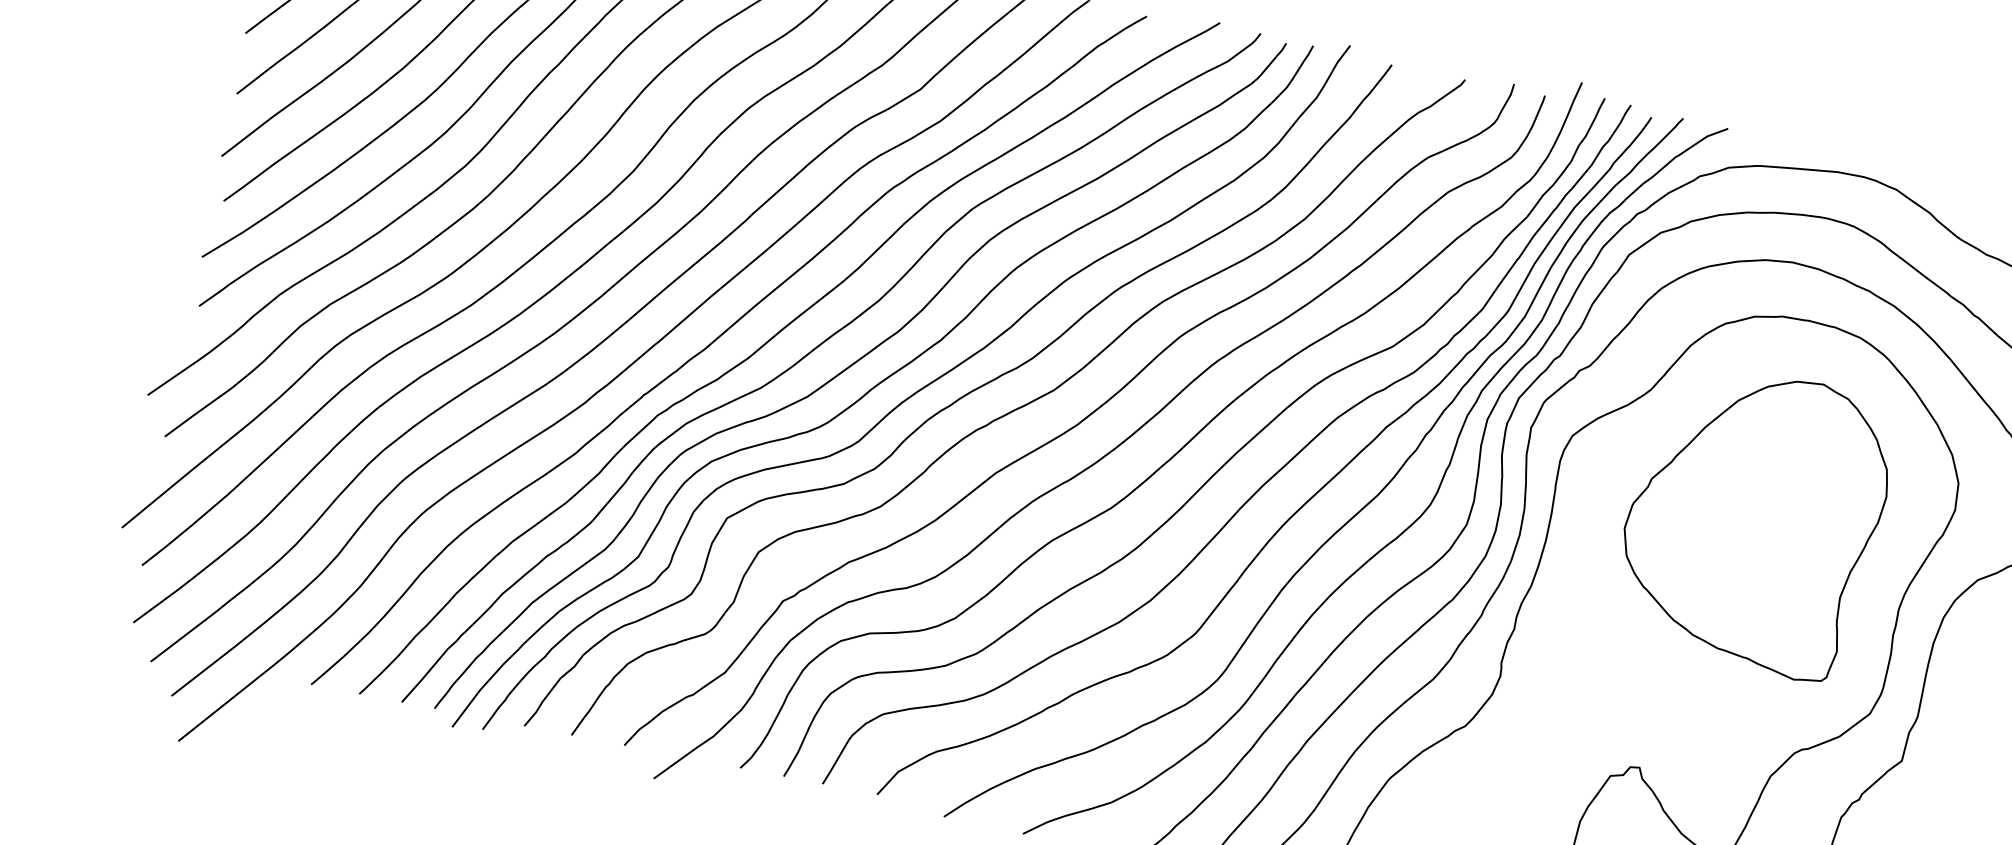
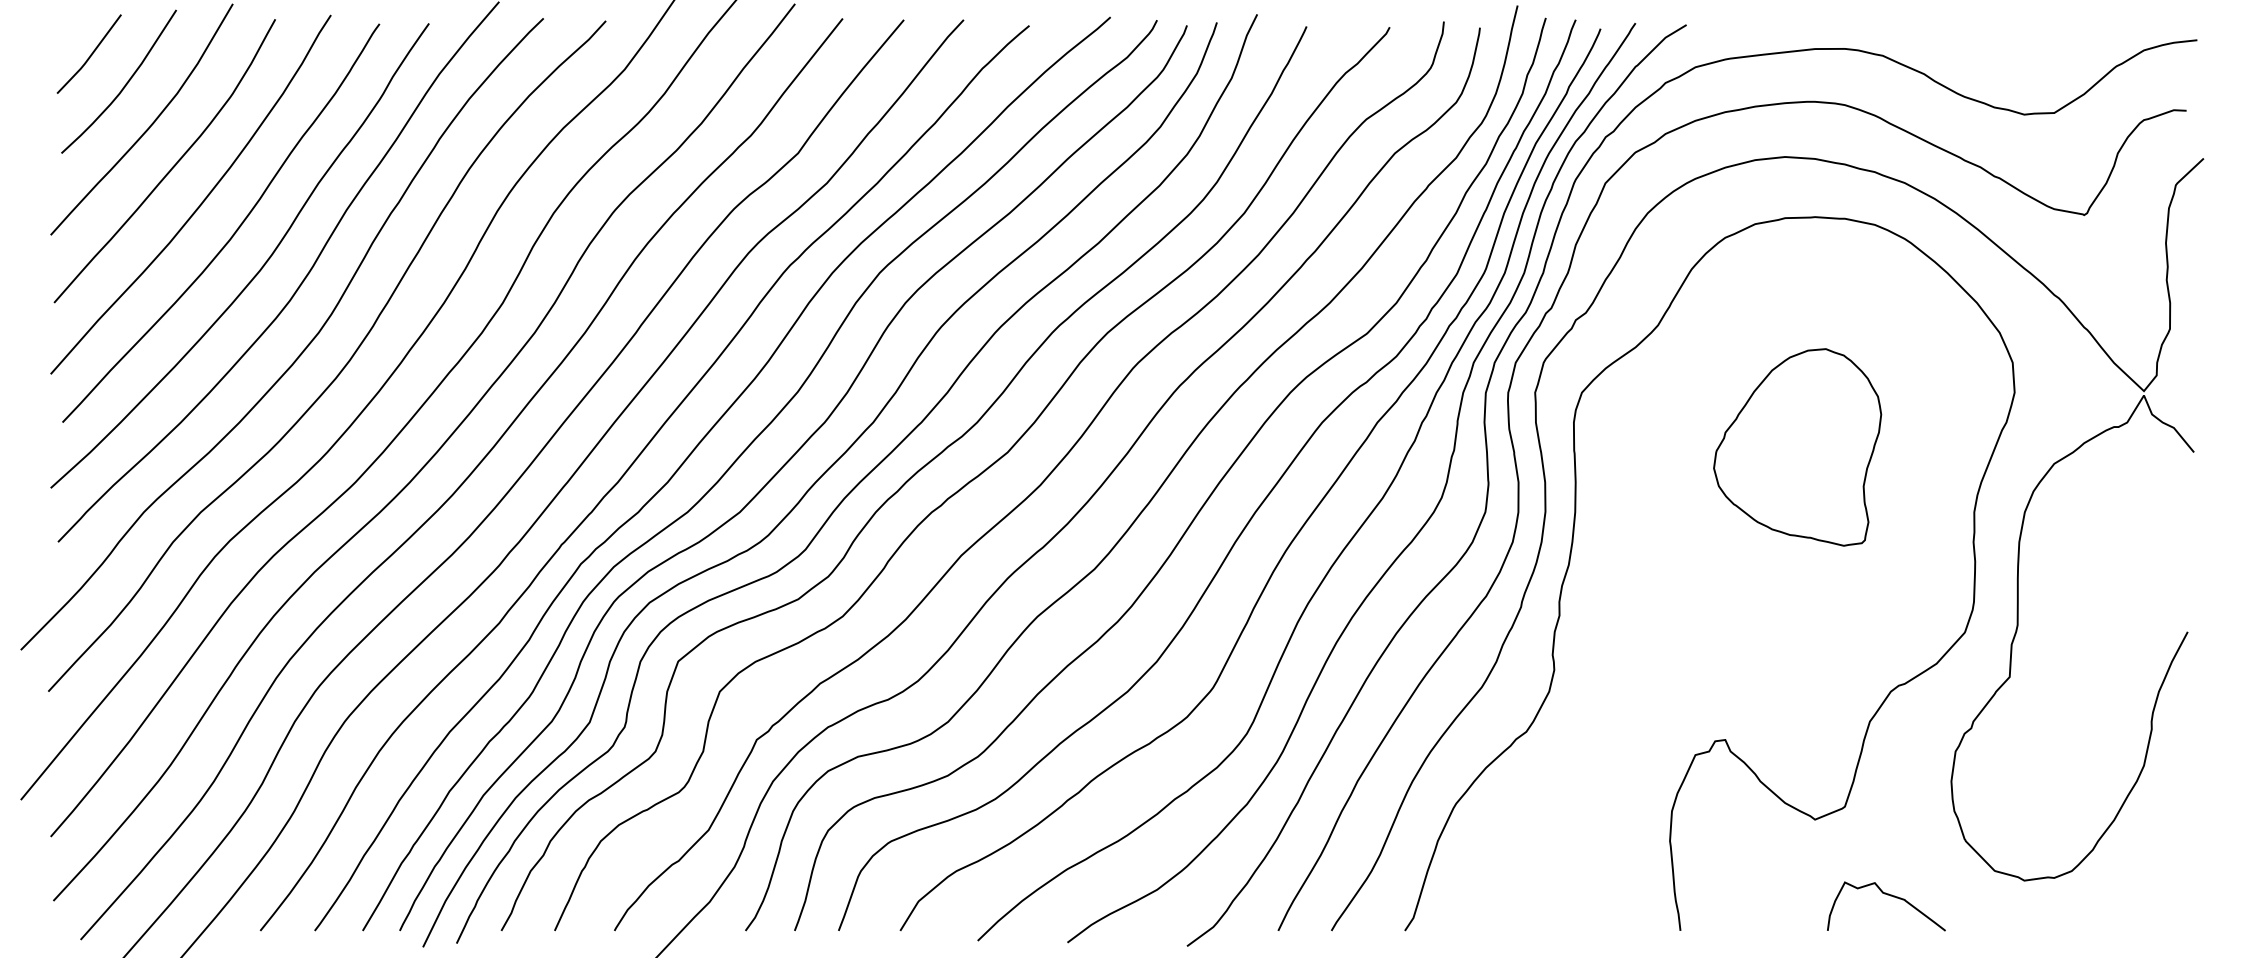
part: (1753, 521) -> (1797, 447), size x0.6

